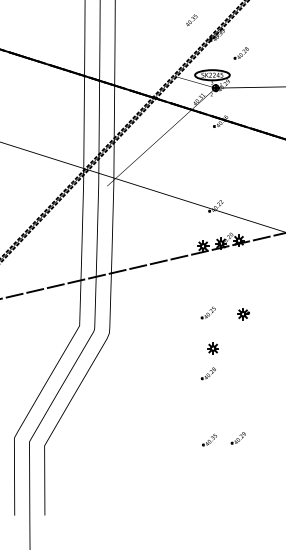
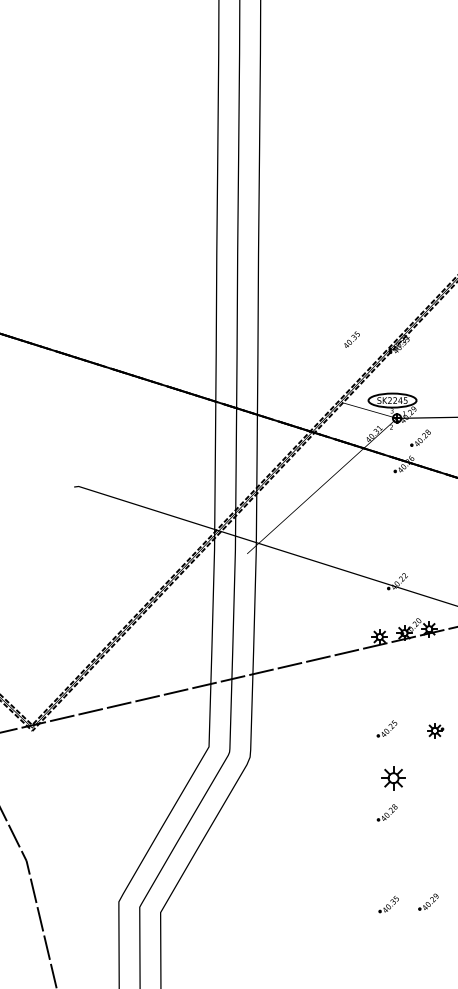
text: (191, 20) -> (351, 339), moved
part: (241, 52) -> (420, 437), moved
part: (213, 348) -> (393, 778), size x1.6

